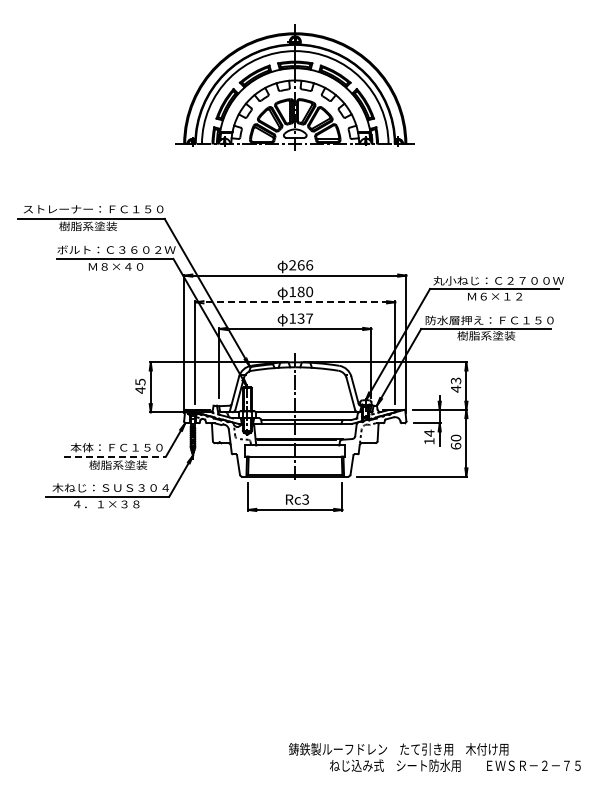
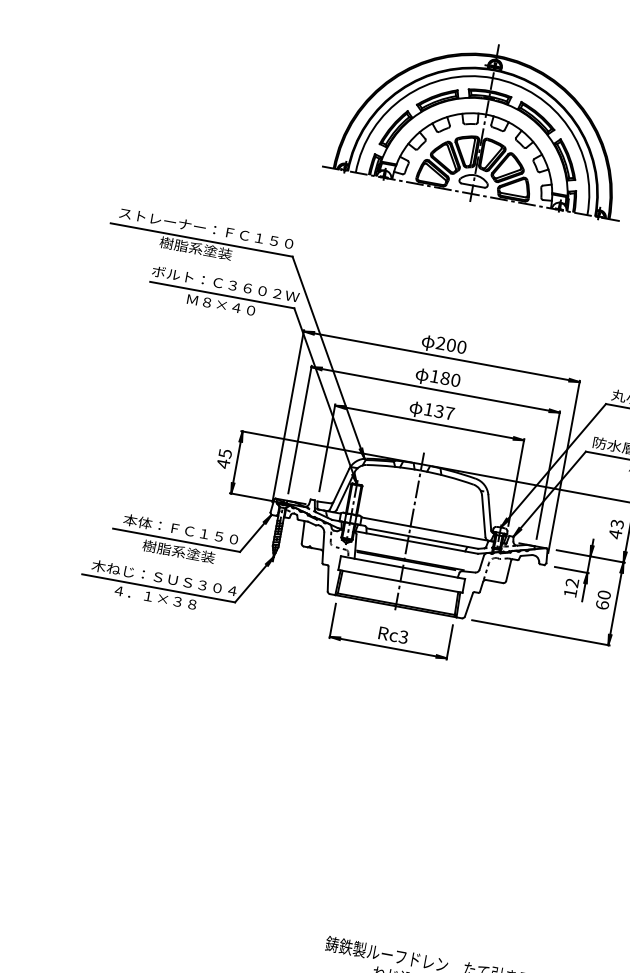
text: (305, 265) -> (456, 346), 266 -> 200
line: (295, 302) -> (435, 390), dashed -> solid
text: (429, 432) -> (572, 582), 14 -> 12
line: (115, 456) -> (177, 540), dashed -> solid

